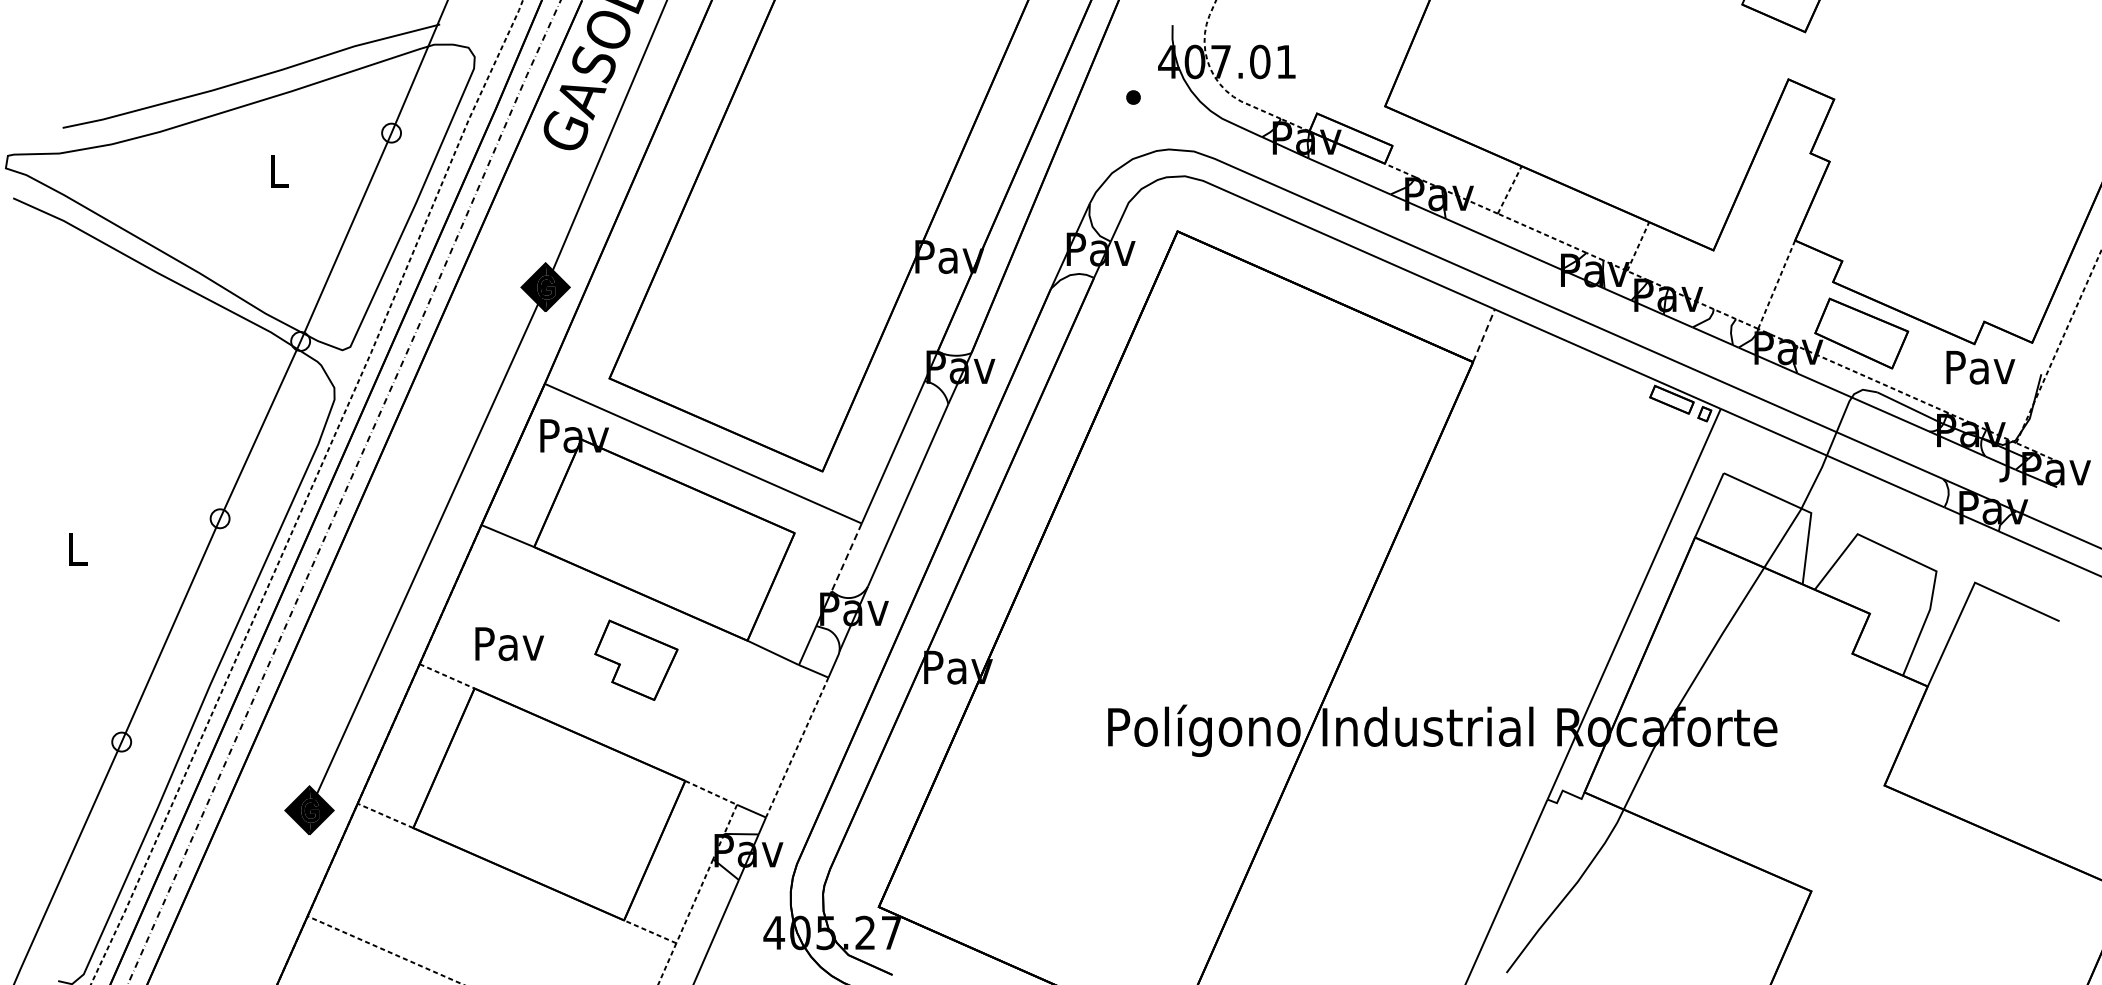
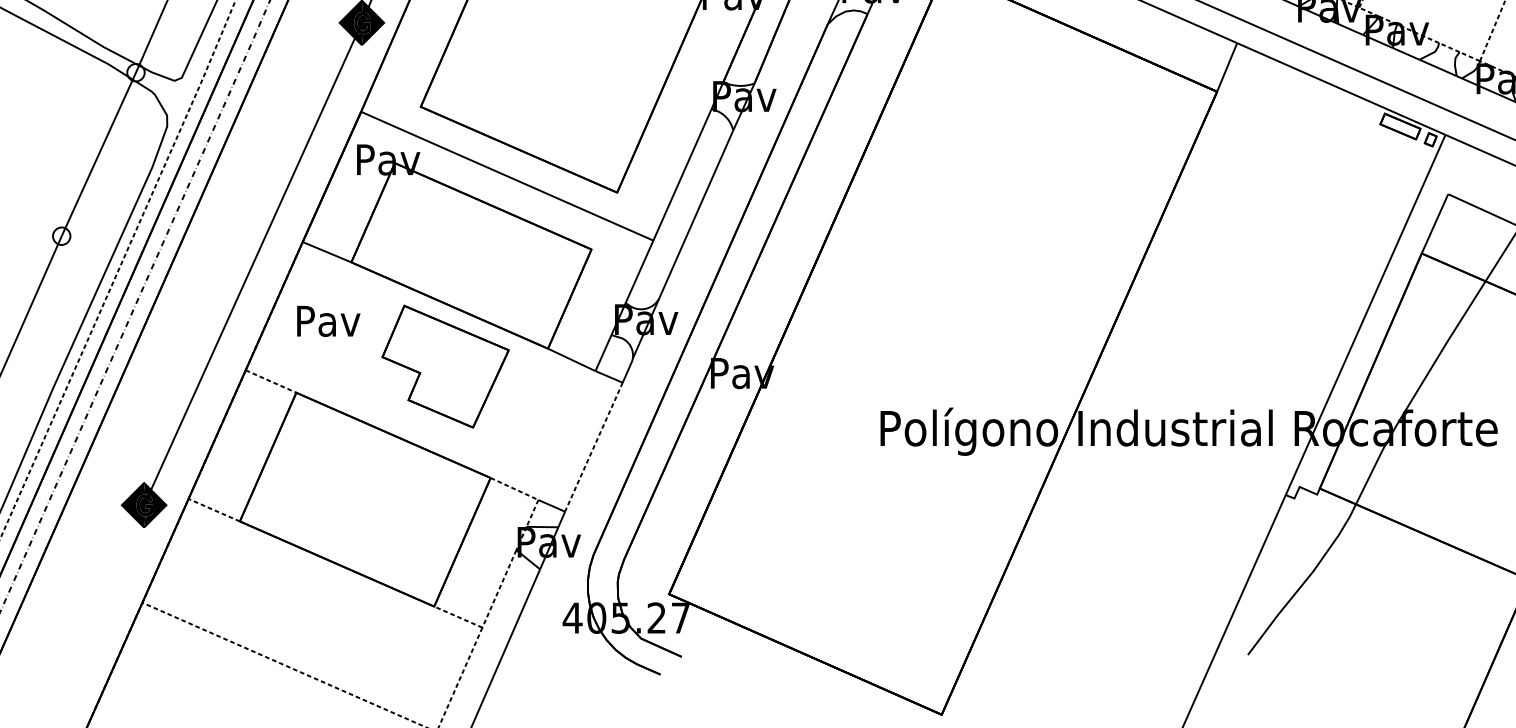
line: (1484, 335) -> (1227, 67), dashed -> solid
line: (846, 557) -> (639, 271), dashed -> solid
text: (509, 644) -> (328, 321), moved
part: (636, 660) -> (445, 366), size x1.67

